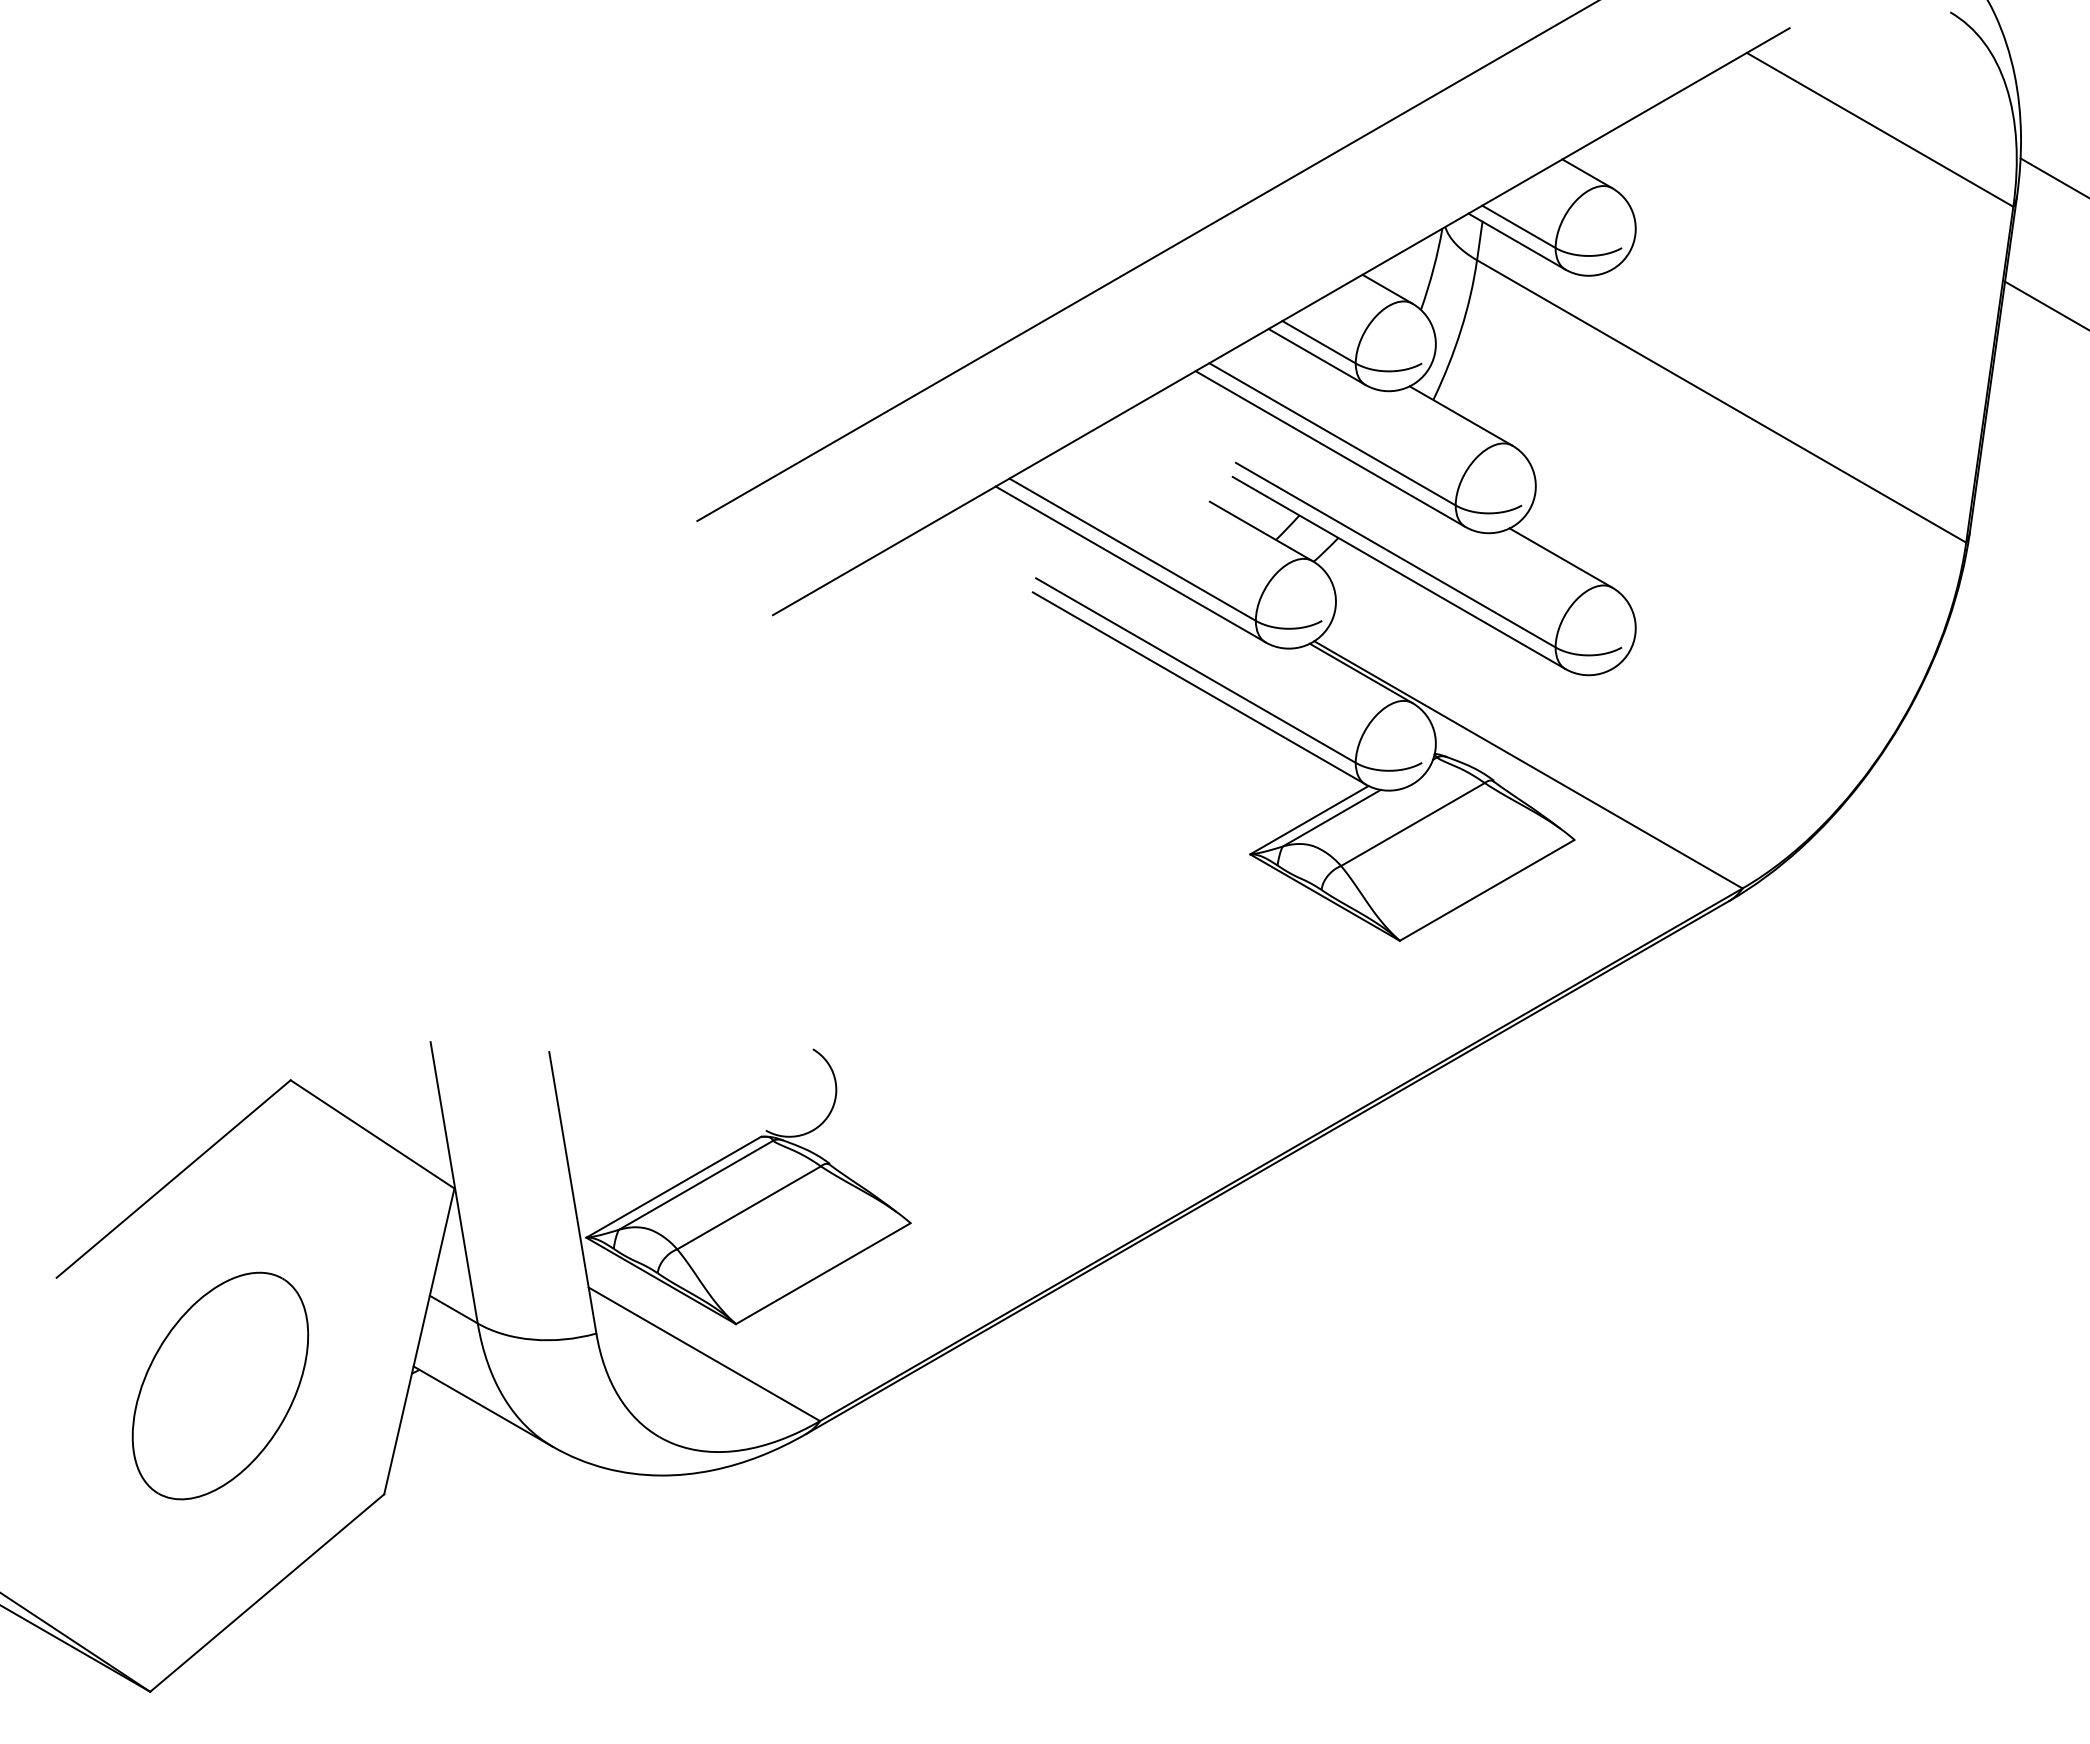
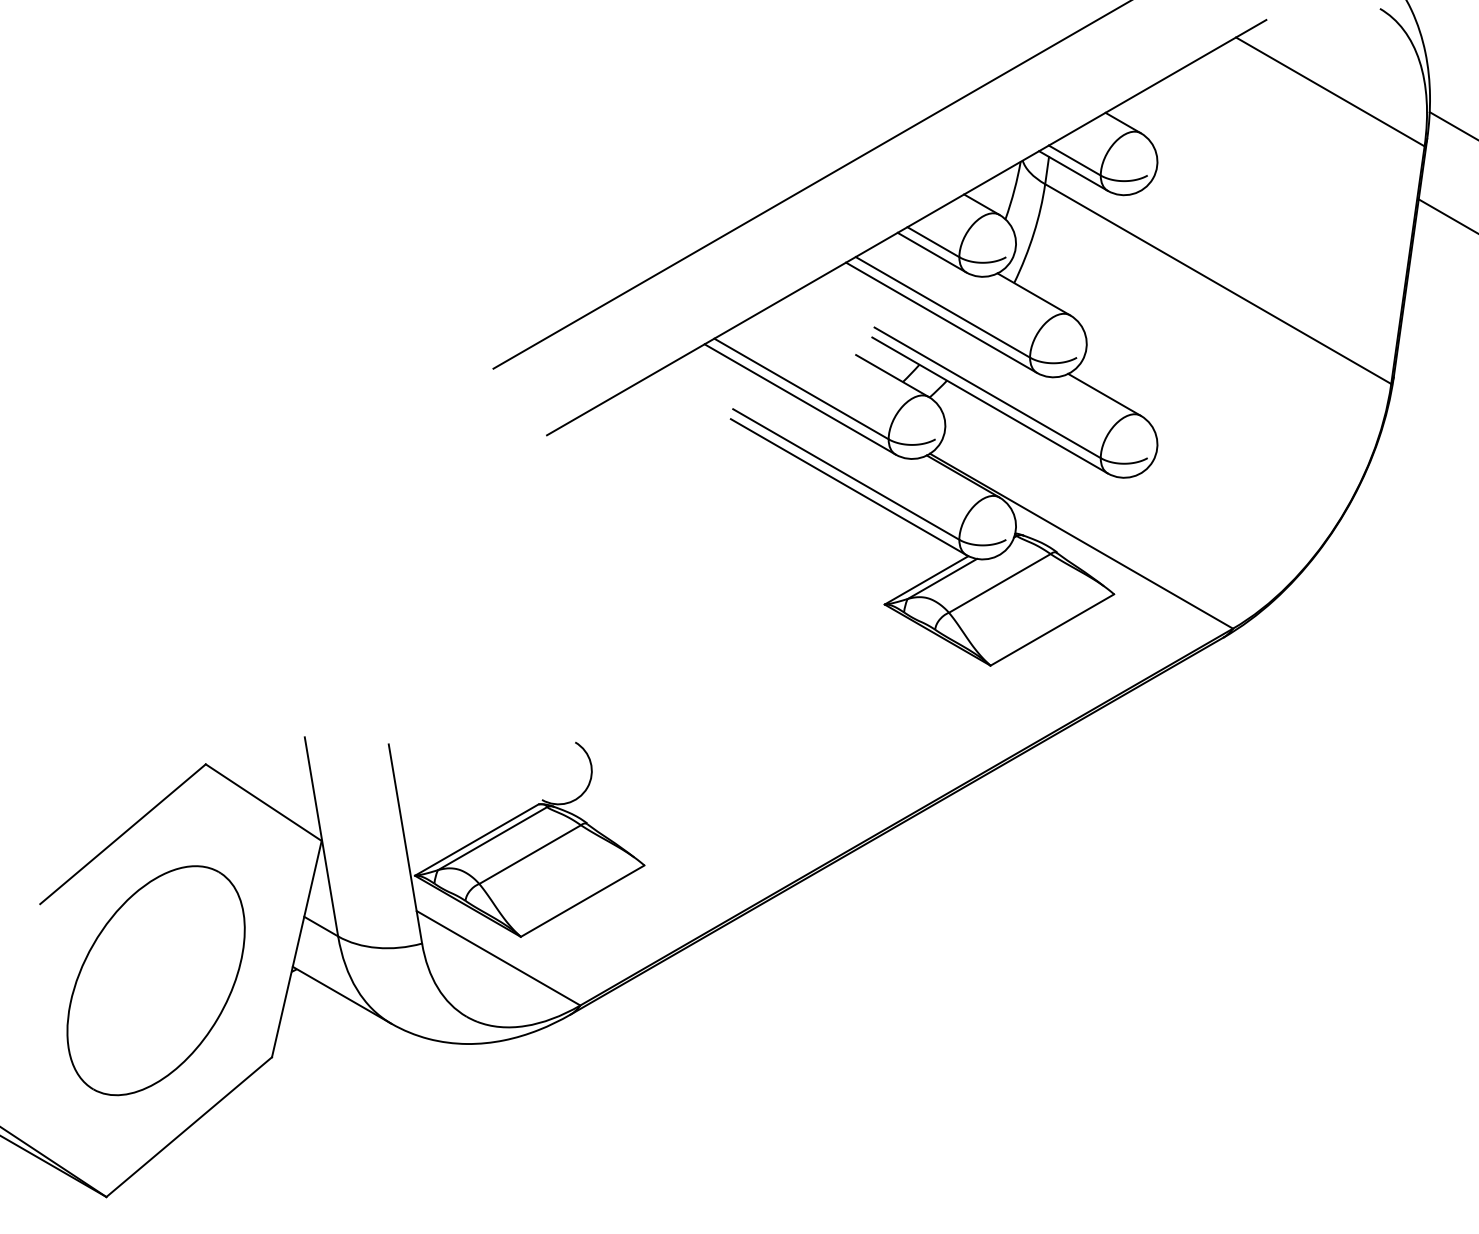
part: (220, 1385) -> (156, 980), size x1.43

